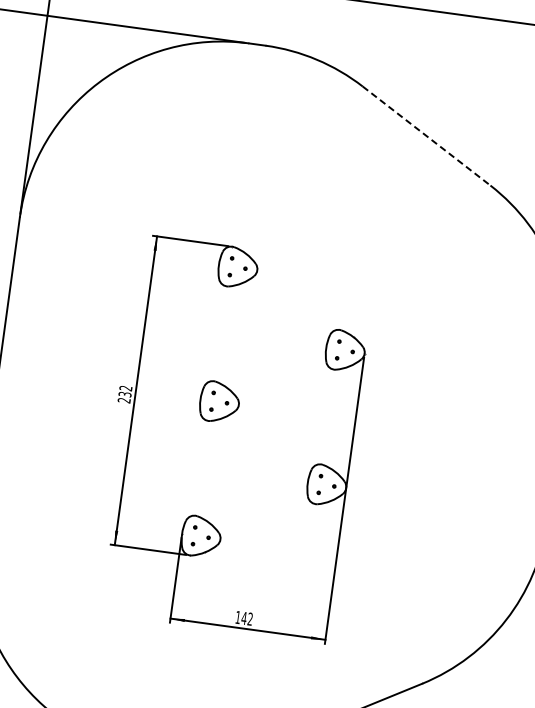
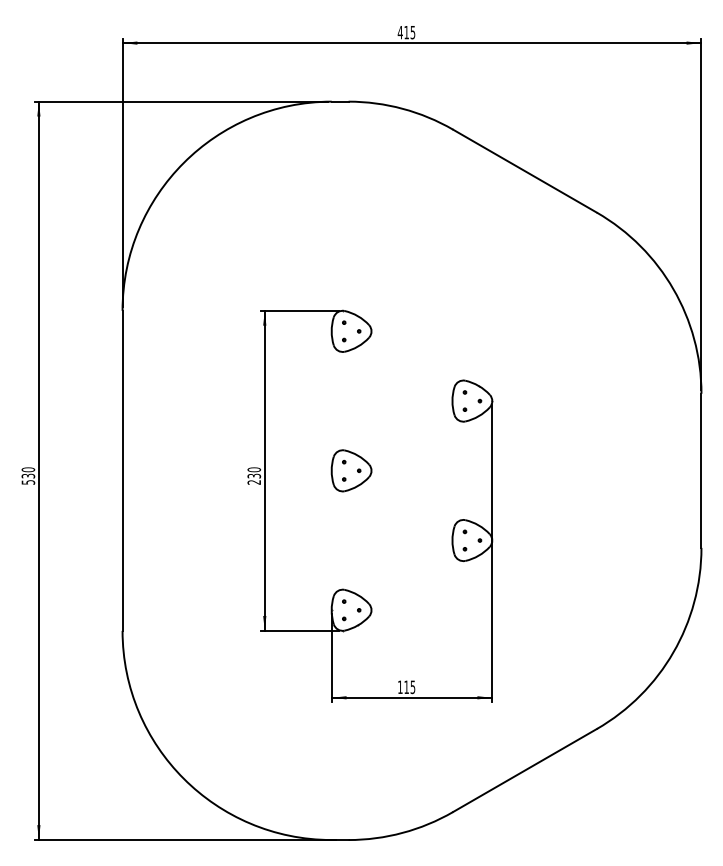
line: (427, 136) -> (525, 171), dashed -> solid
text: (126, 388) -> (254, 469), 232 -> 230
text: (246, 618) -> (409, 687), 142 -> 115

